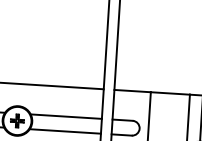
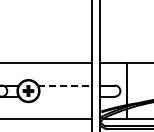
line: (65, 116) -> (64, 85), solid -> dashed
line: (64, 131) -> (64, 96), removed

